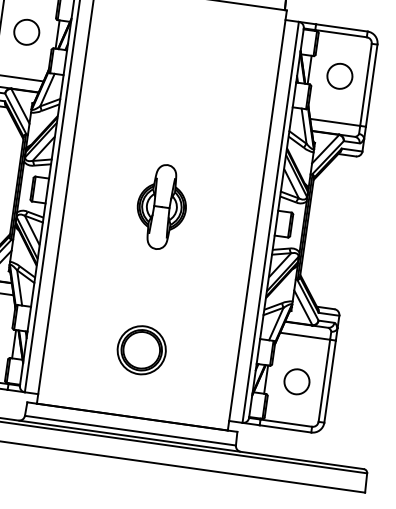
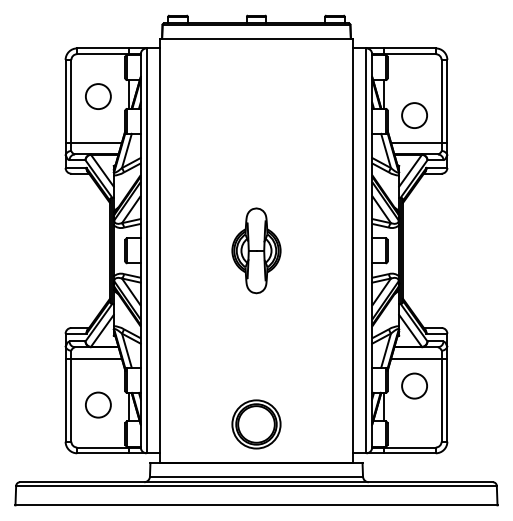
circle: (339, 76) -> (414, 115), moved
part: (141, 350) -> (256, 424), moved
circle: (296, 381) -> (414, 385), moved

